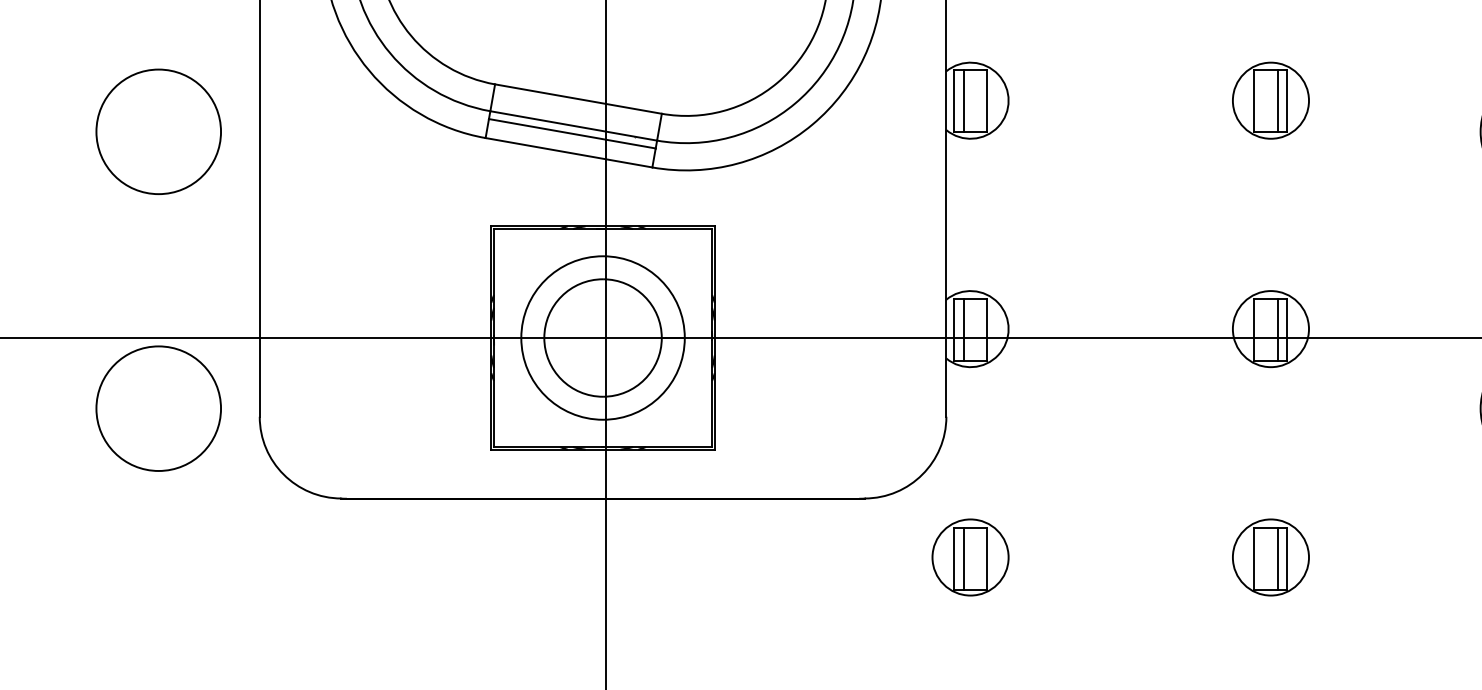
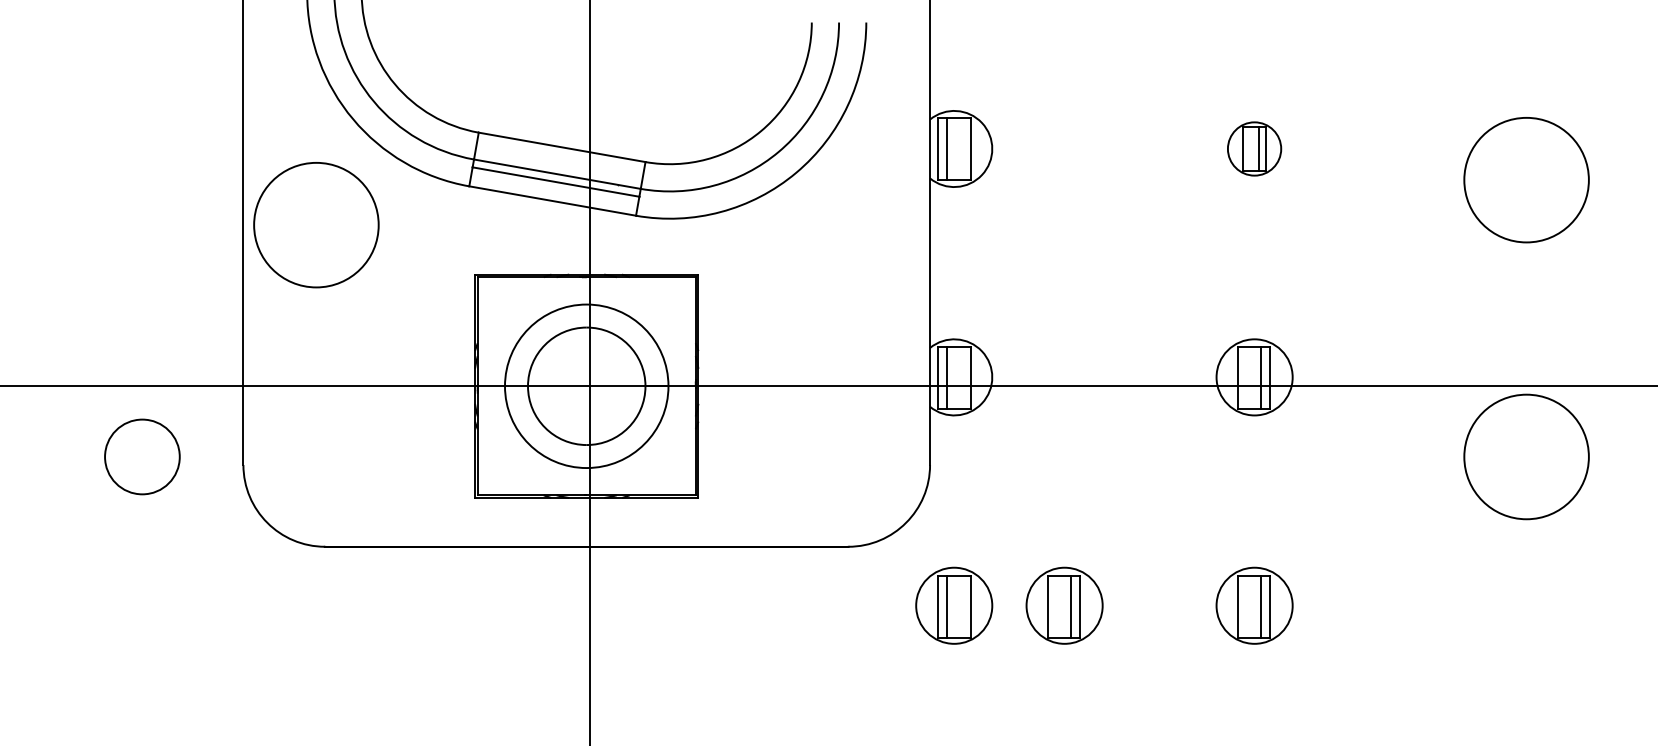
part: (1270, 100) -> (1254, 148), size x0.7
circle: (158, 132) -> (316, 225), moved
circle: (158, 408) -> (142, 456), size x0.6
part: (1080, 557) -> (1064, 605), added

